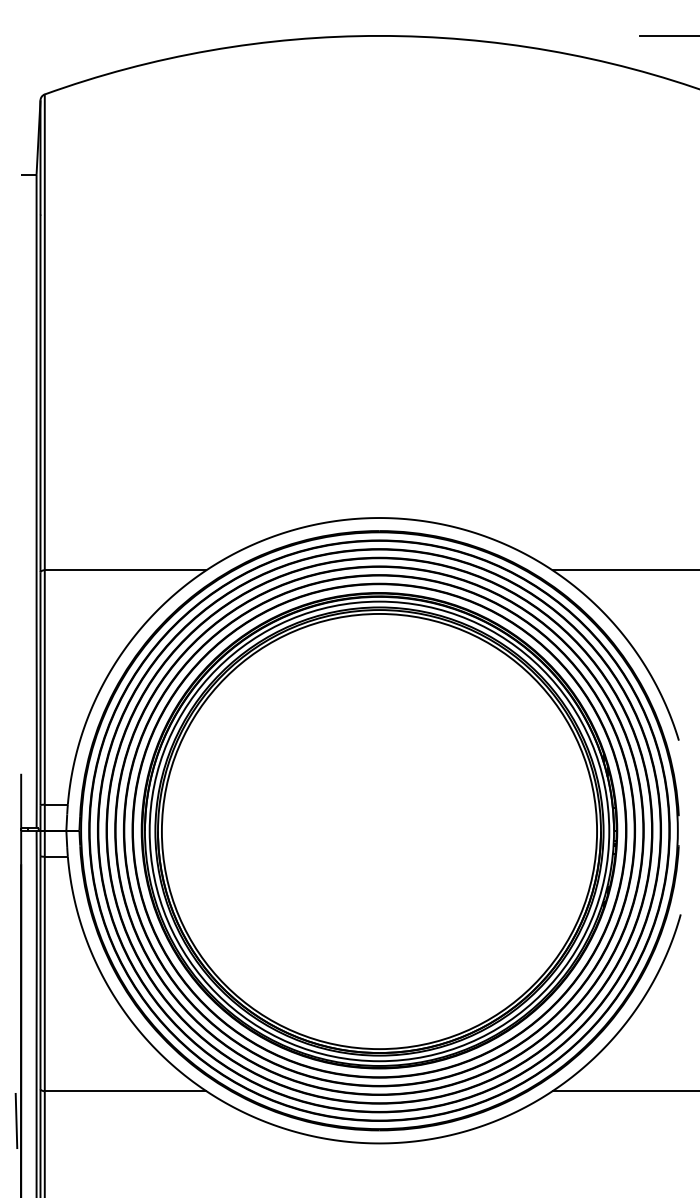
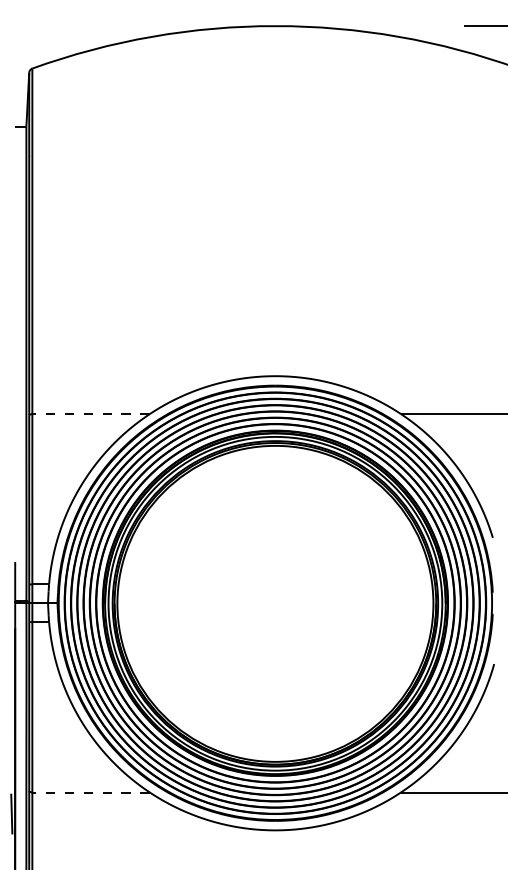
line: (125, 570) -> (90, 414), solid -> dashed
line: (125, 1091) -> (90, 792), solid -> dashed

